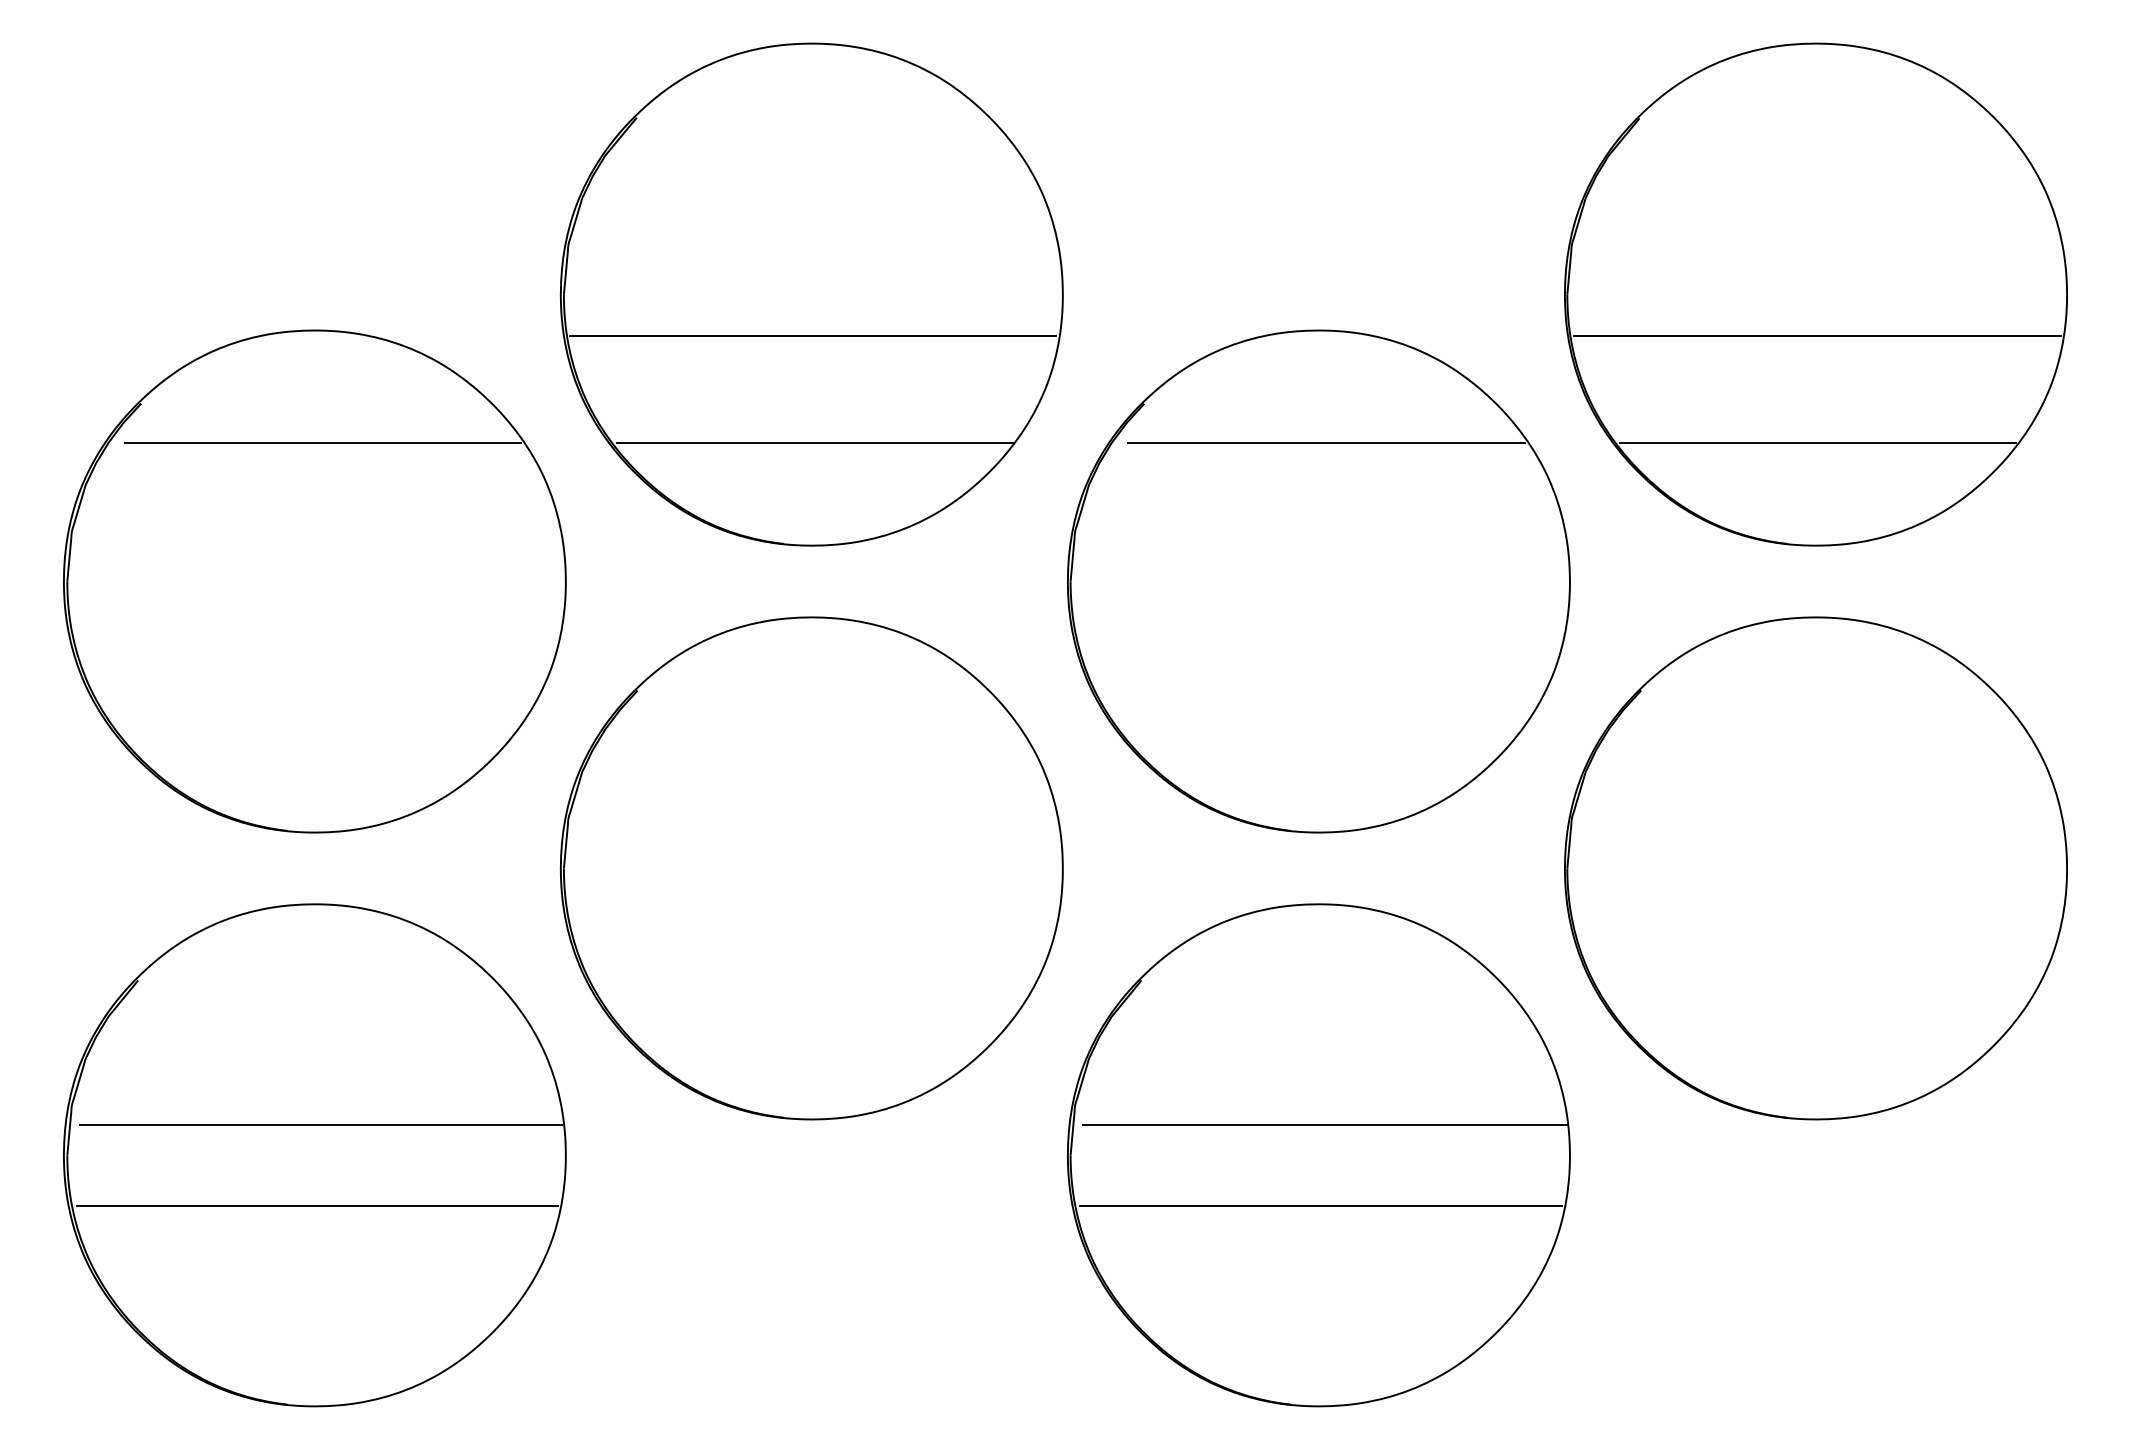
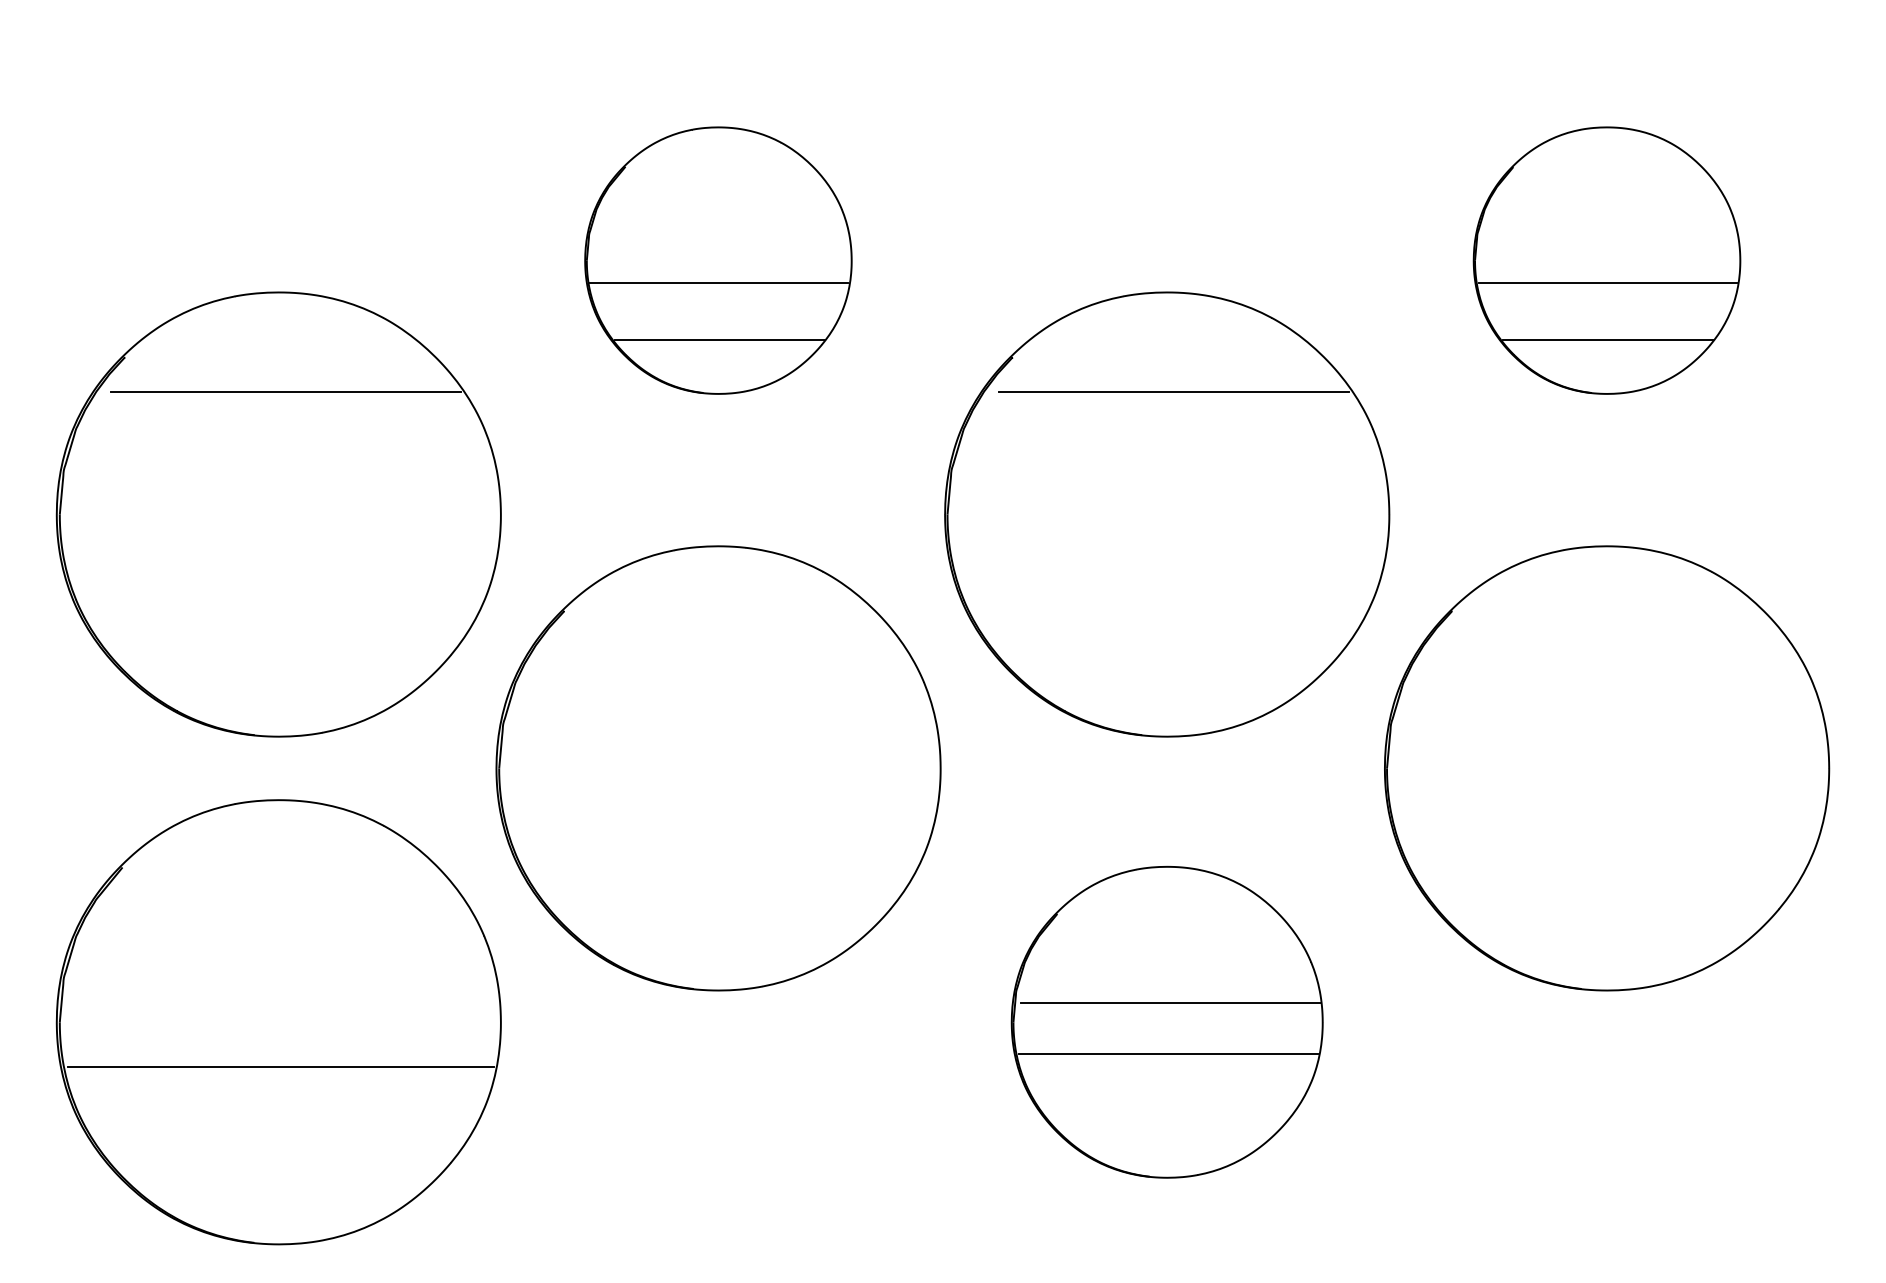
part: (811, 294) -> (718, 260), size x0.6
part: (1815, 294) -> (1606, 260), size x0.6
line: (321, 1124) -> (284, 994), removed
part: (1318, 1155) -> (1166, 1022), size x0.7

